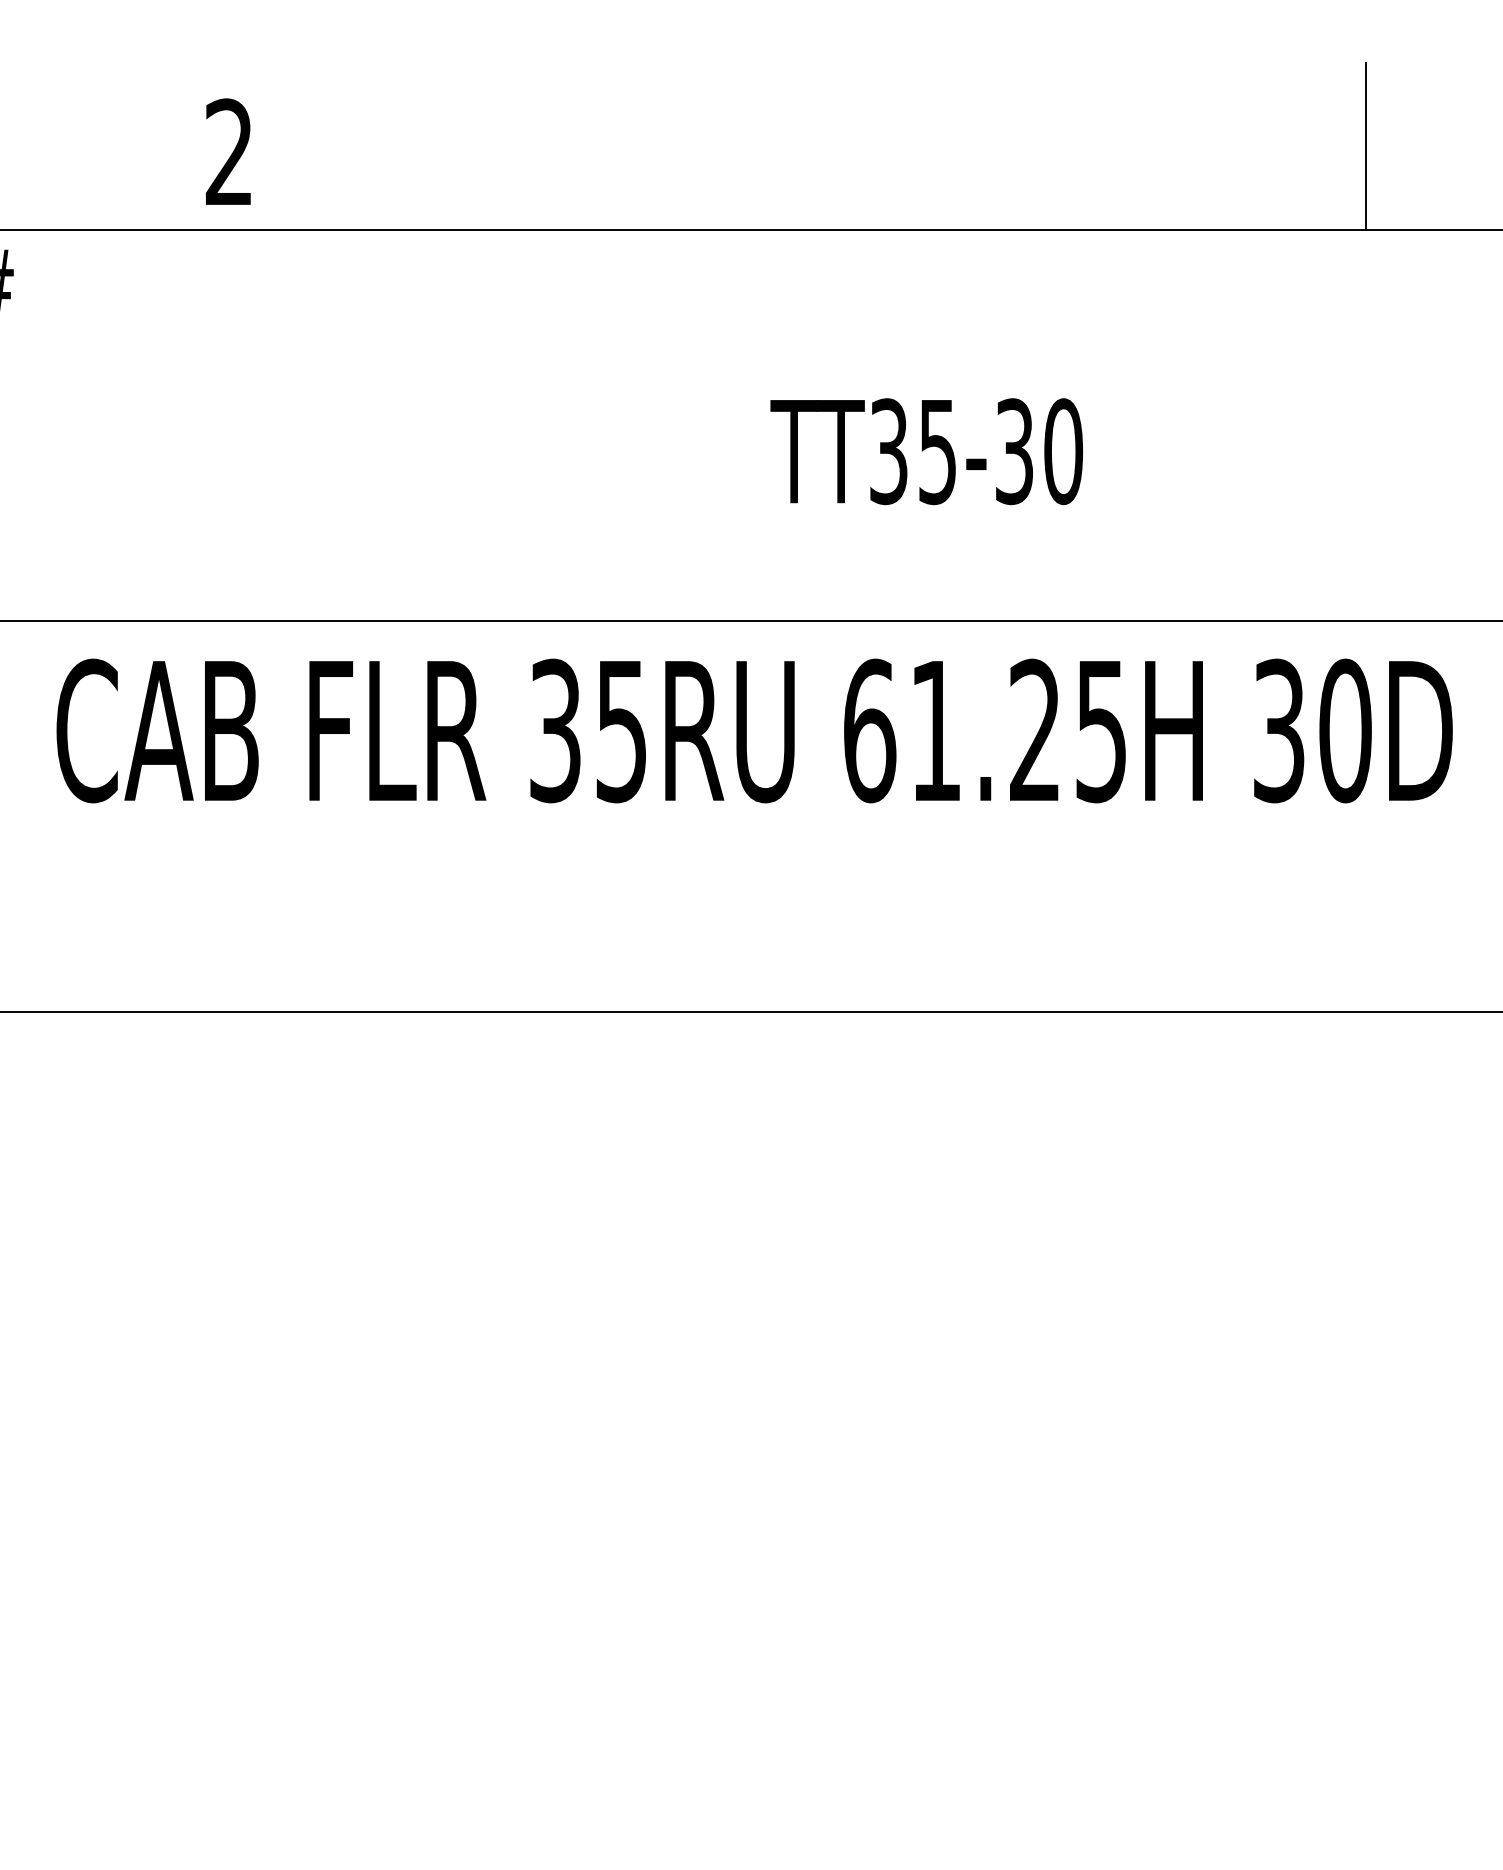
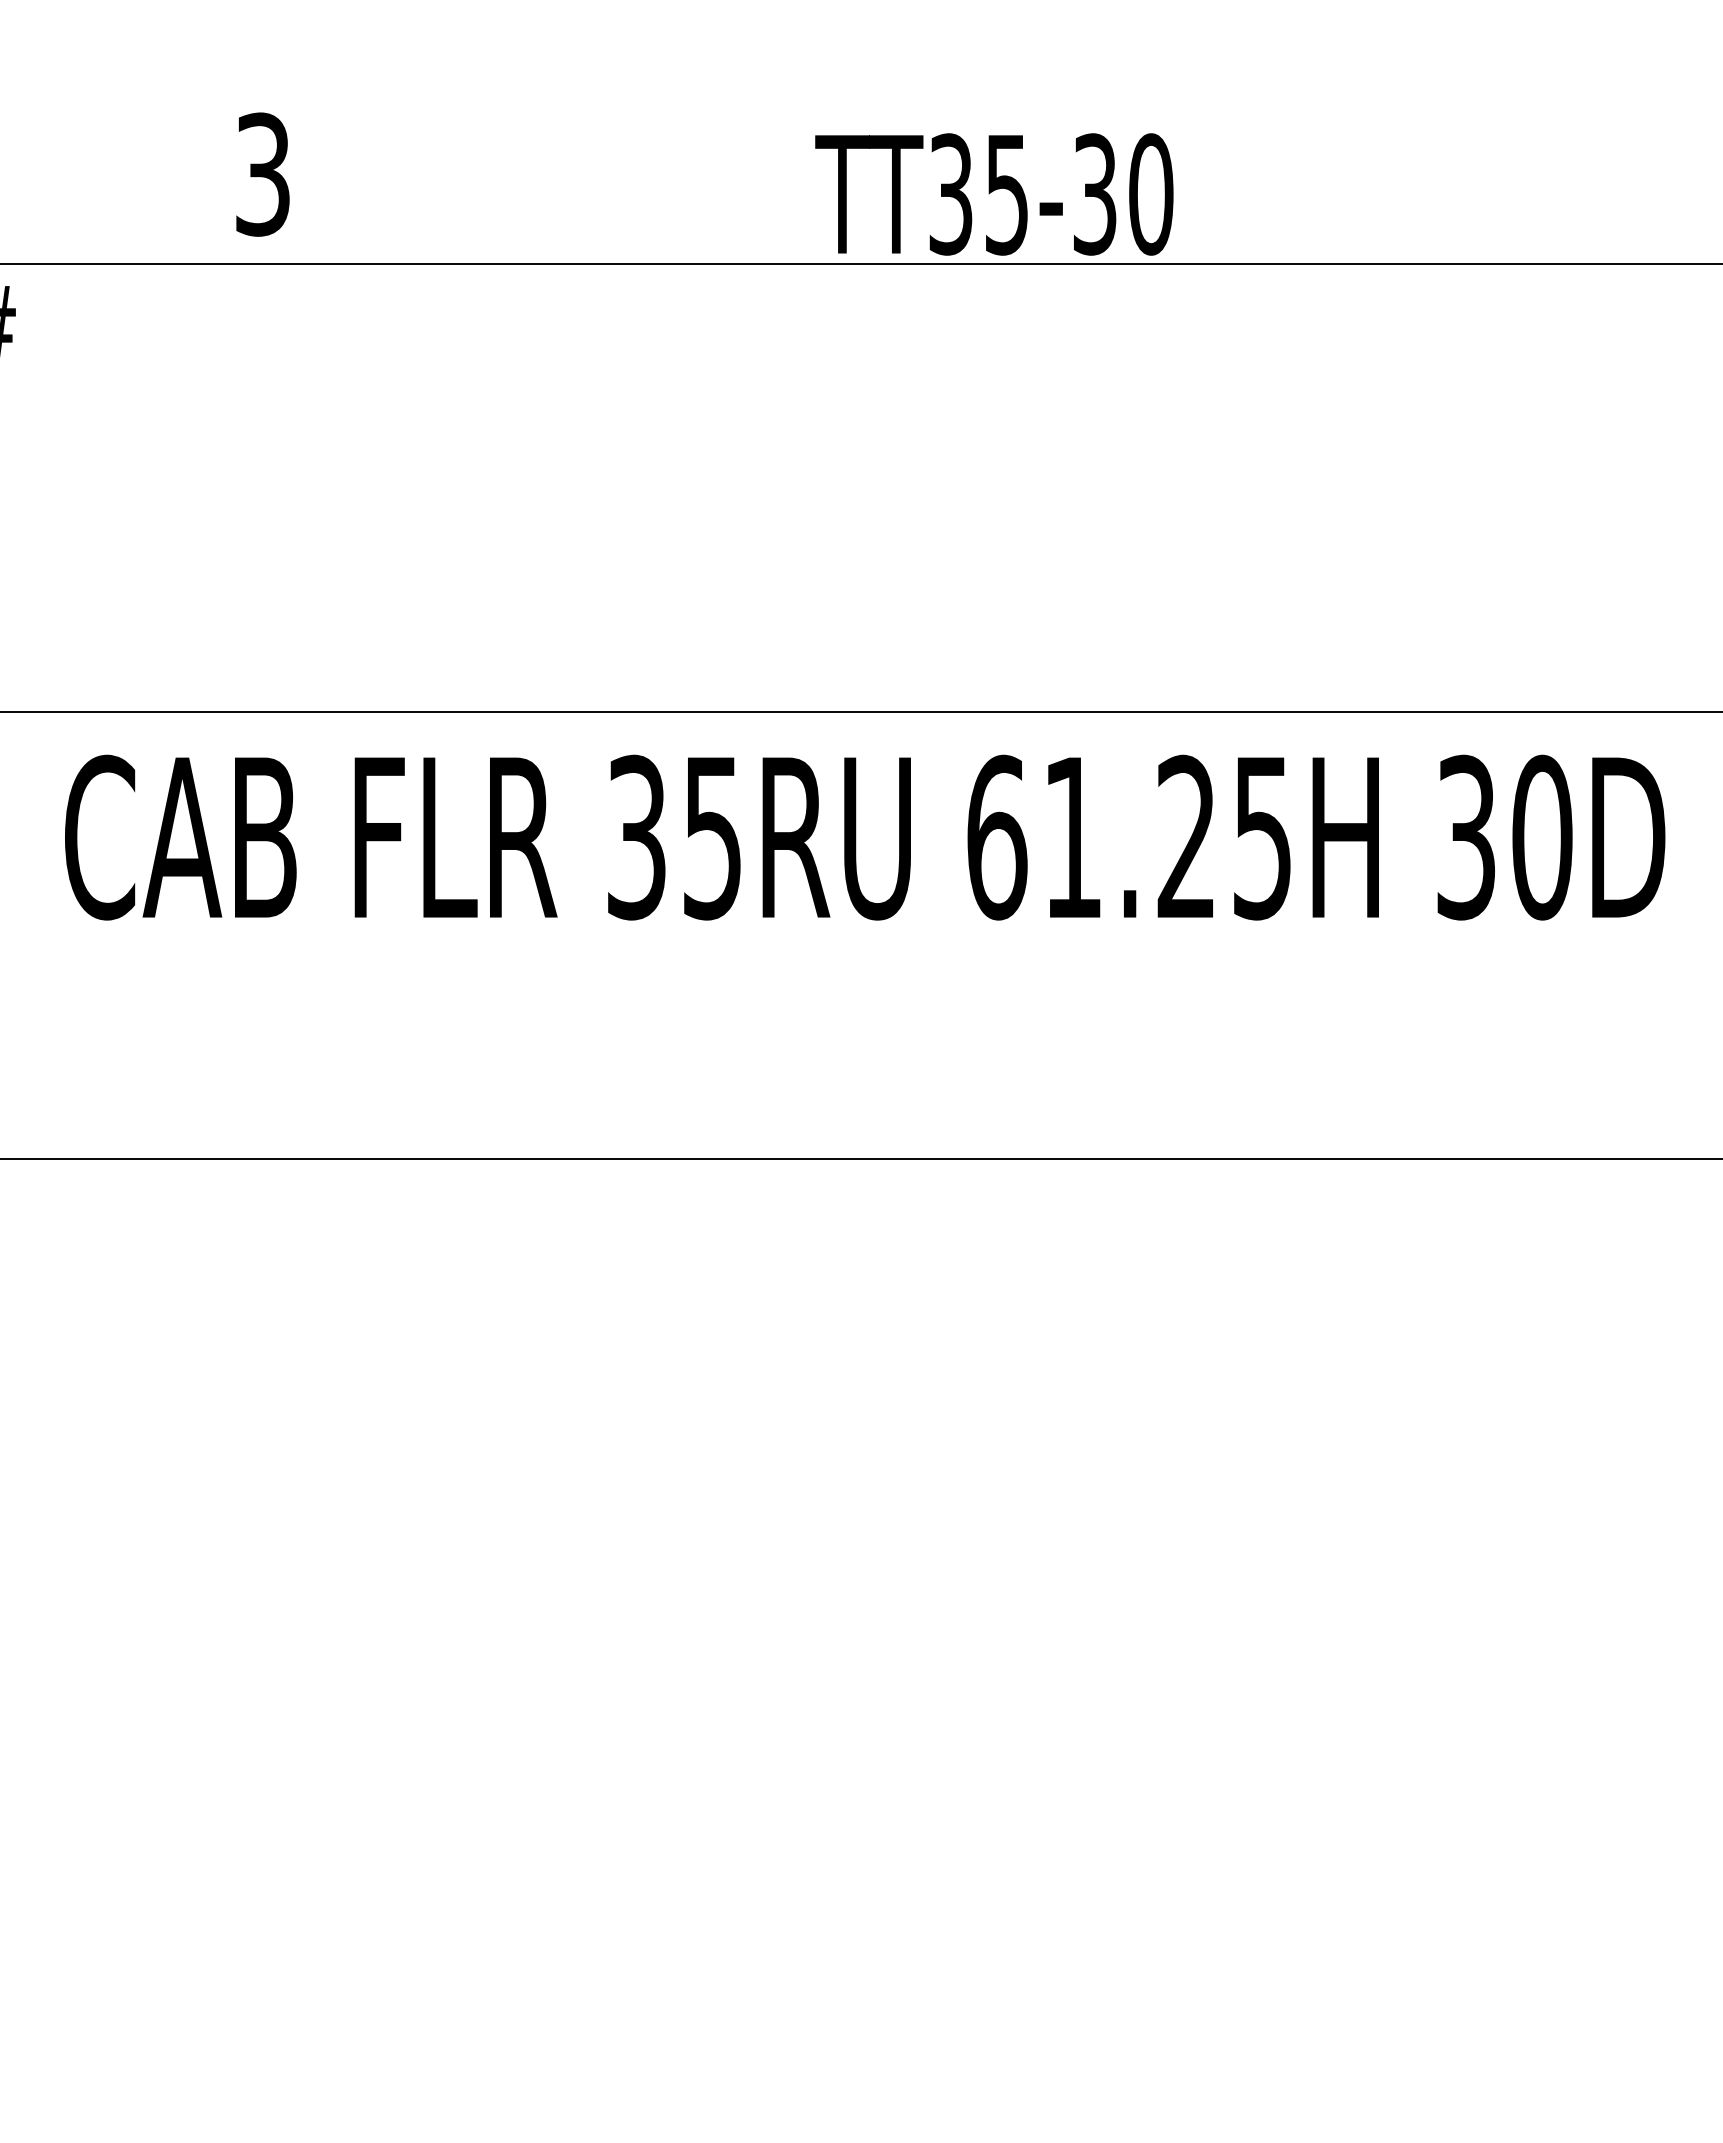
line: (1365, 146) -> (1565, 167), removed
text: (228, 152) -> (262, 174), 2 -> 3
text: (926, 451) -> (994, 194), moved

